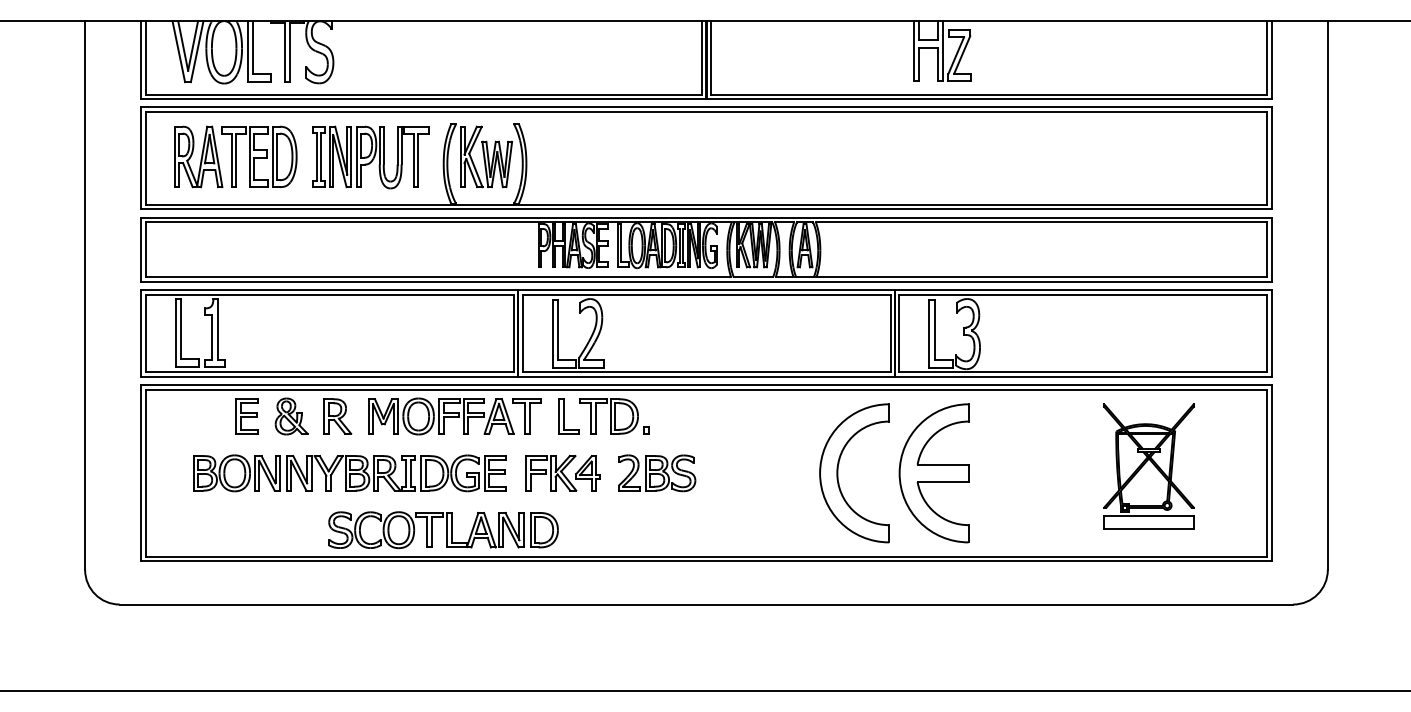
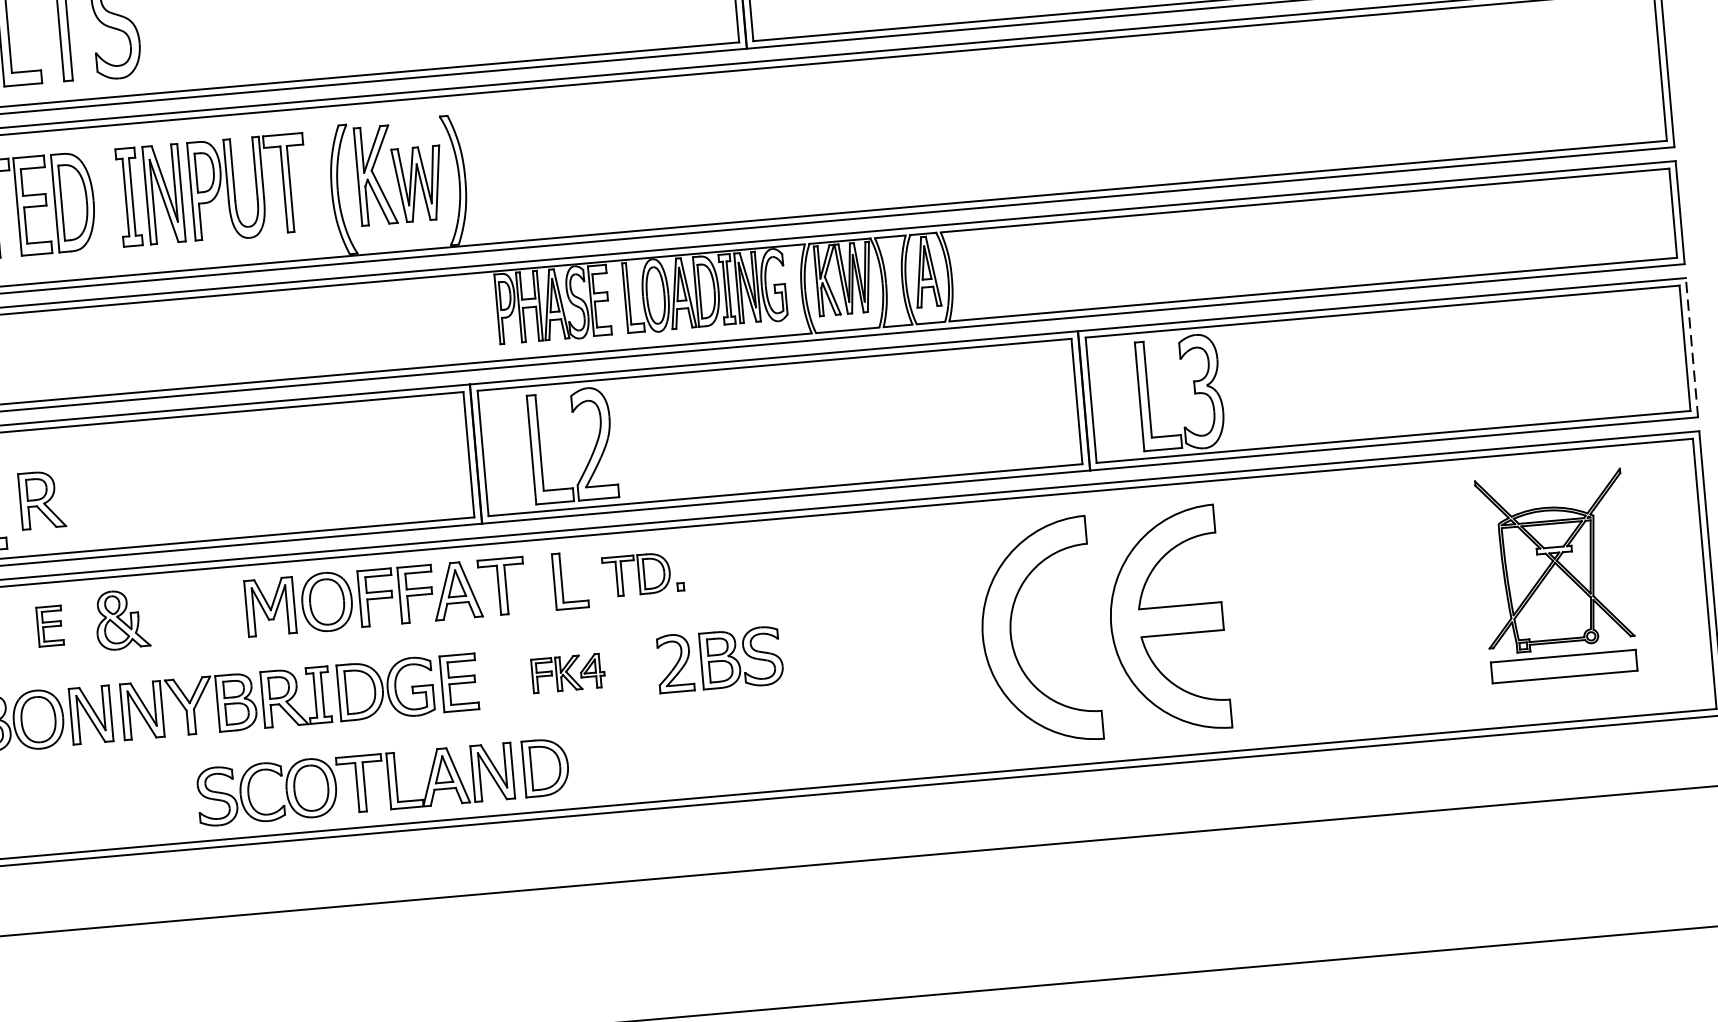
line: (1271, 333) -> (1691, 347), solid -> dashed
part: (246, 416) -> (49, 626), size x0.7
part: (337, 416) -> (41, 500), moved
part: (614, 416) -> (643, 574), size x0.7
part: (1148, 466) -> (1555, 575), moved
part: (562, 473) -> (567, 673), size x0.6

